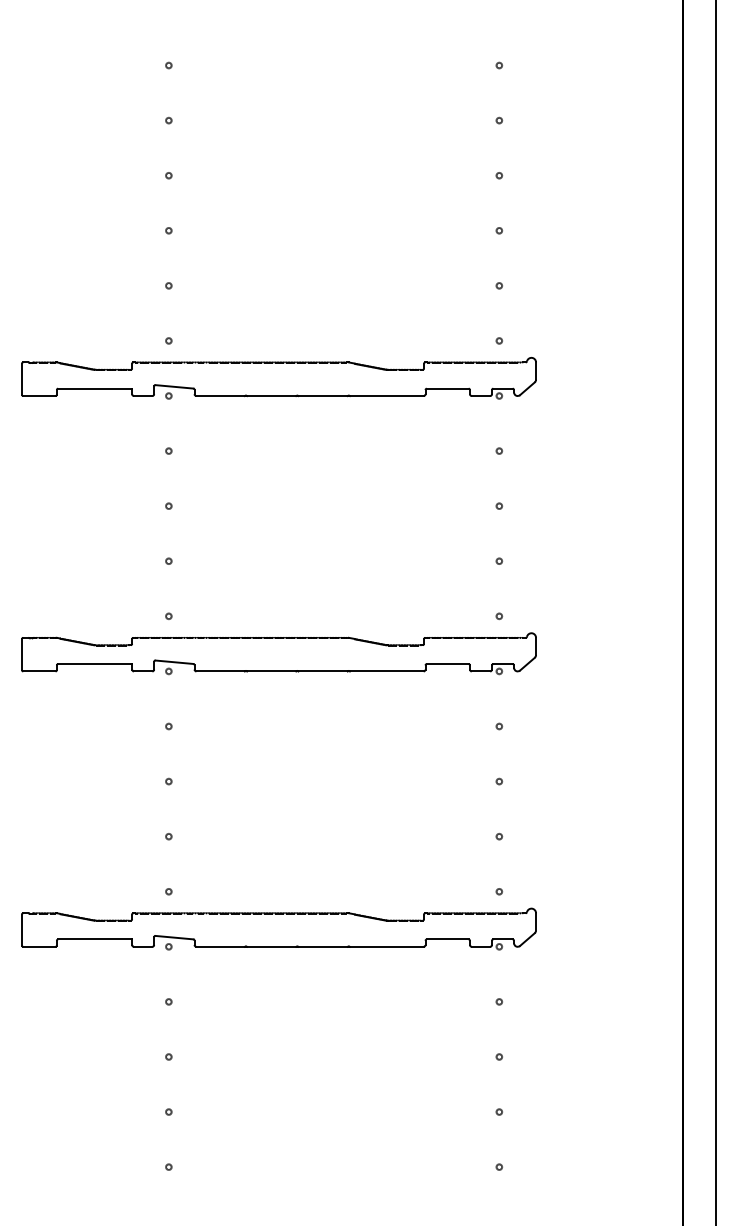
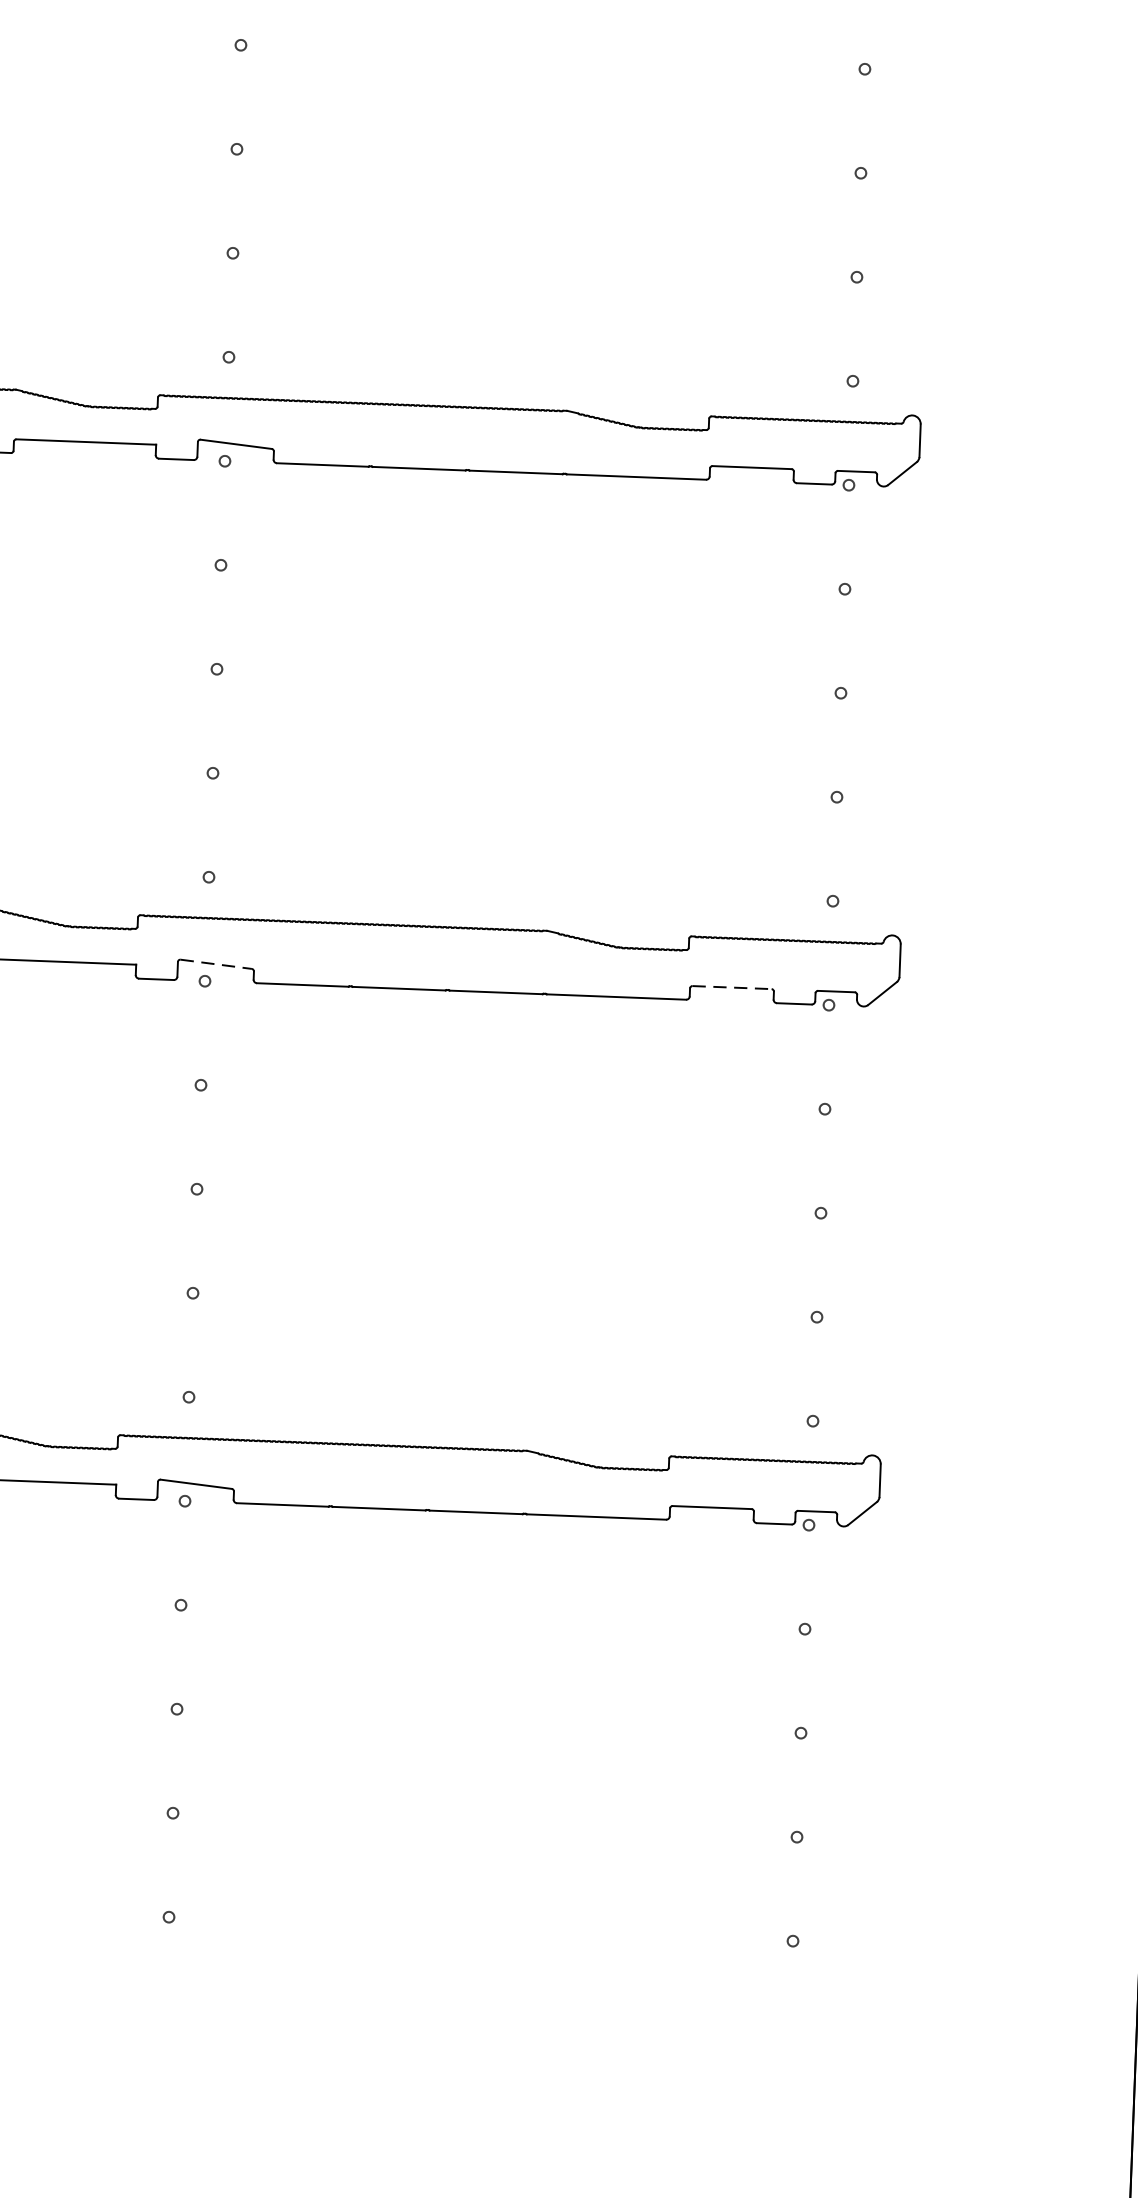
line: (174, 662) -> (216, 964), solid -> dashed
line: (447, 664) -> (731, 988), solid -> dashed

